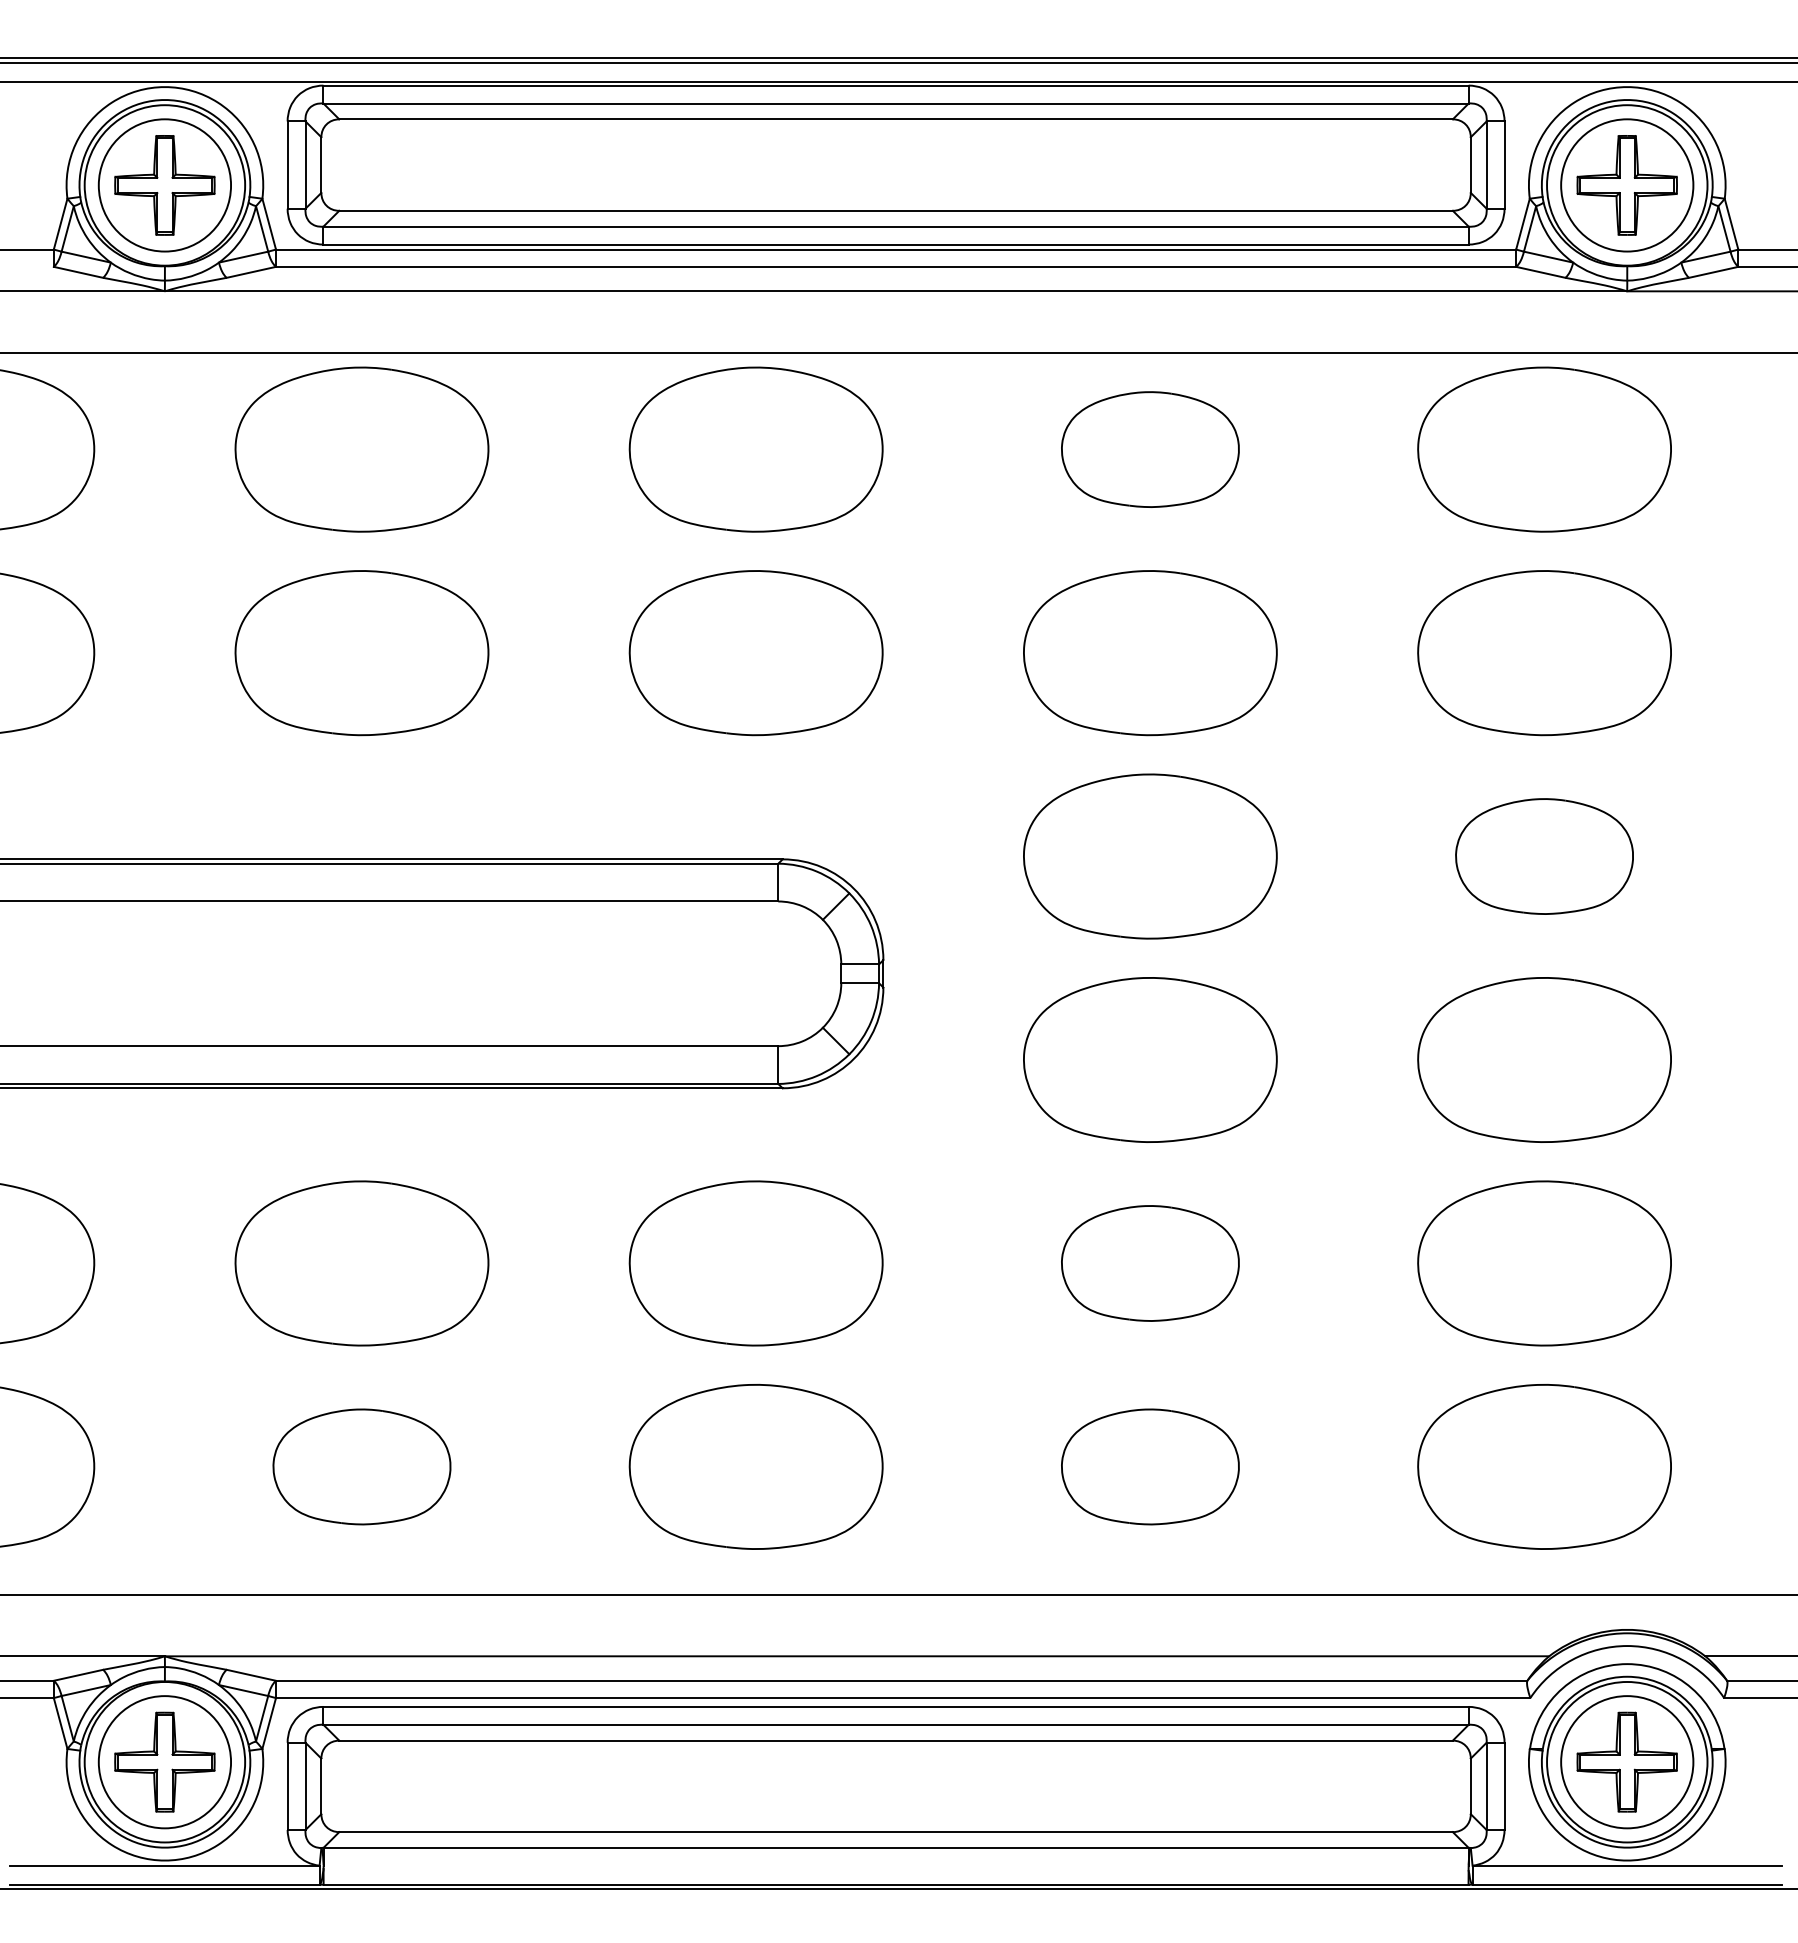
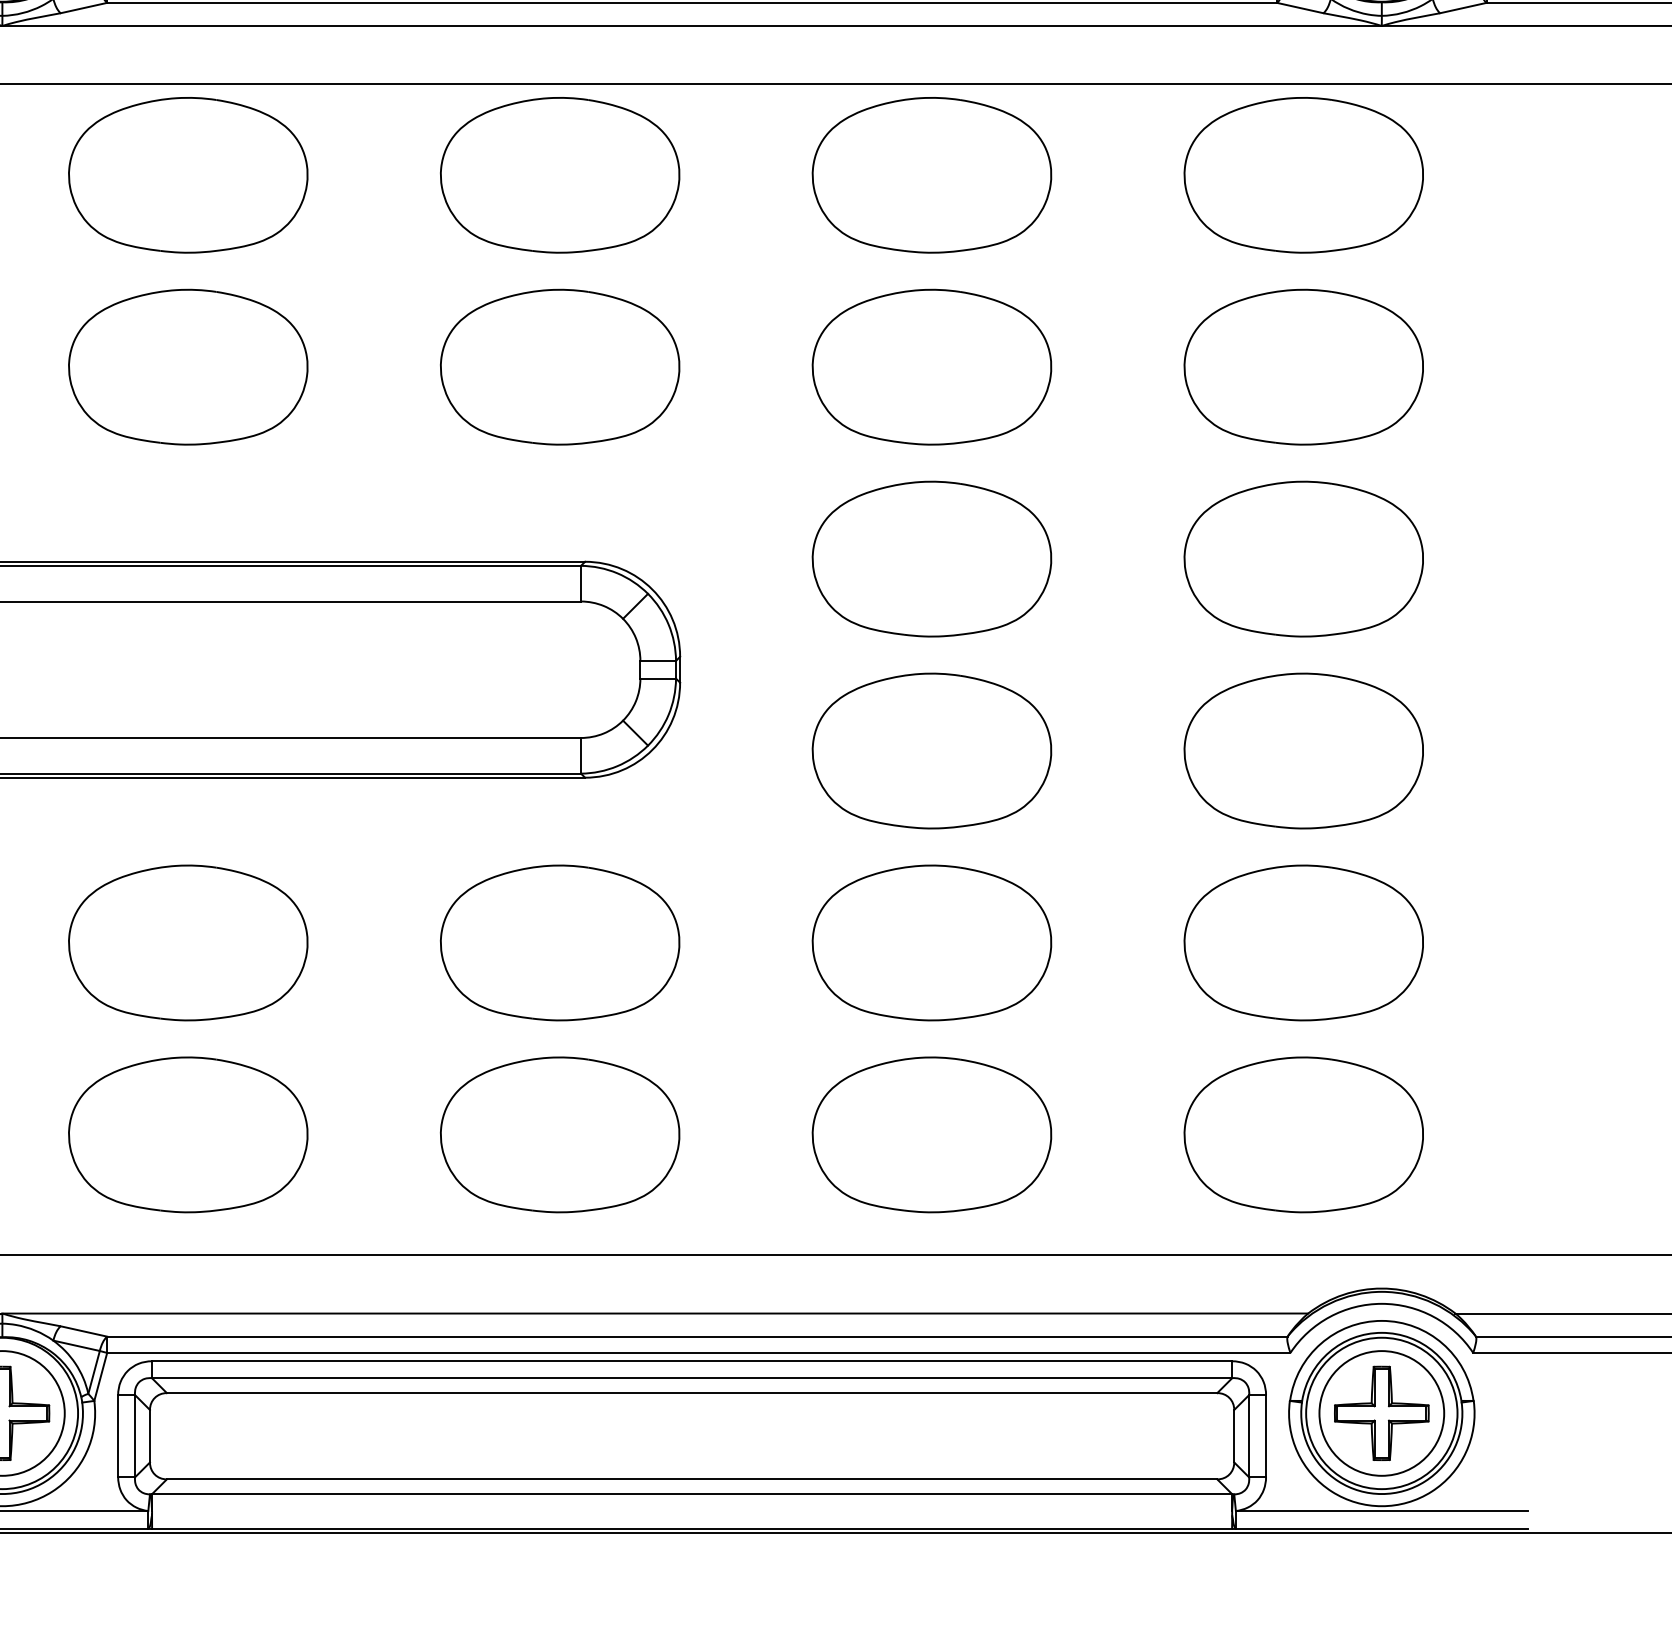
part: (1150, 449) -> (932, 175), size x1.43
part: (1544, 856) -> (1303, 559), size x1.43
part: (1150, 1263) -> (932, 943), size x1.43
part: (361, 1466) -> (187, 1134), size x1.43
part: (1150, 1466) -> (932, 1134), size x1.43

